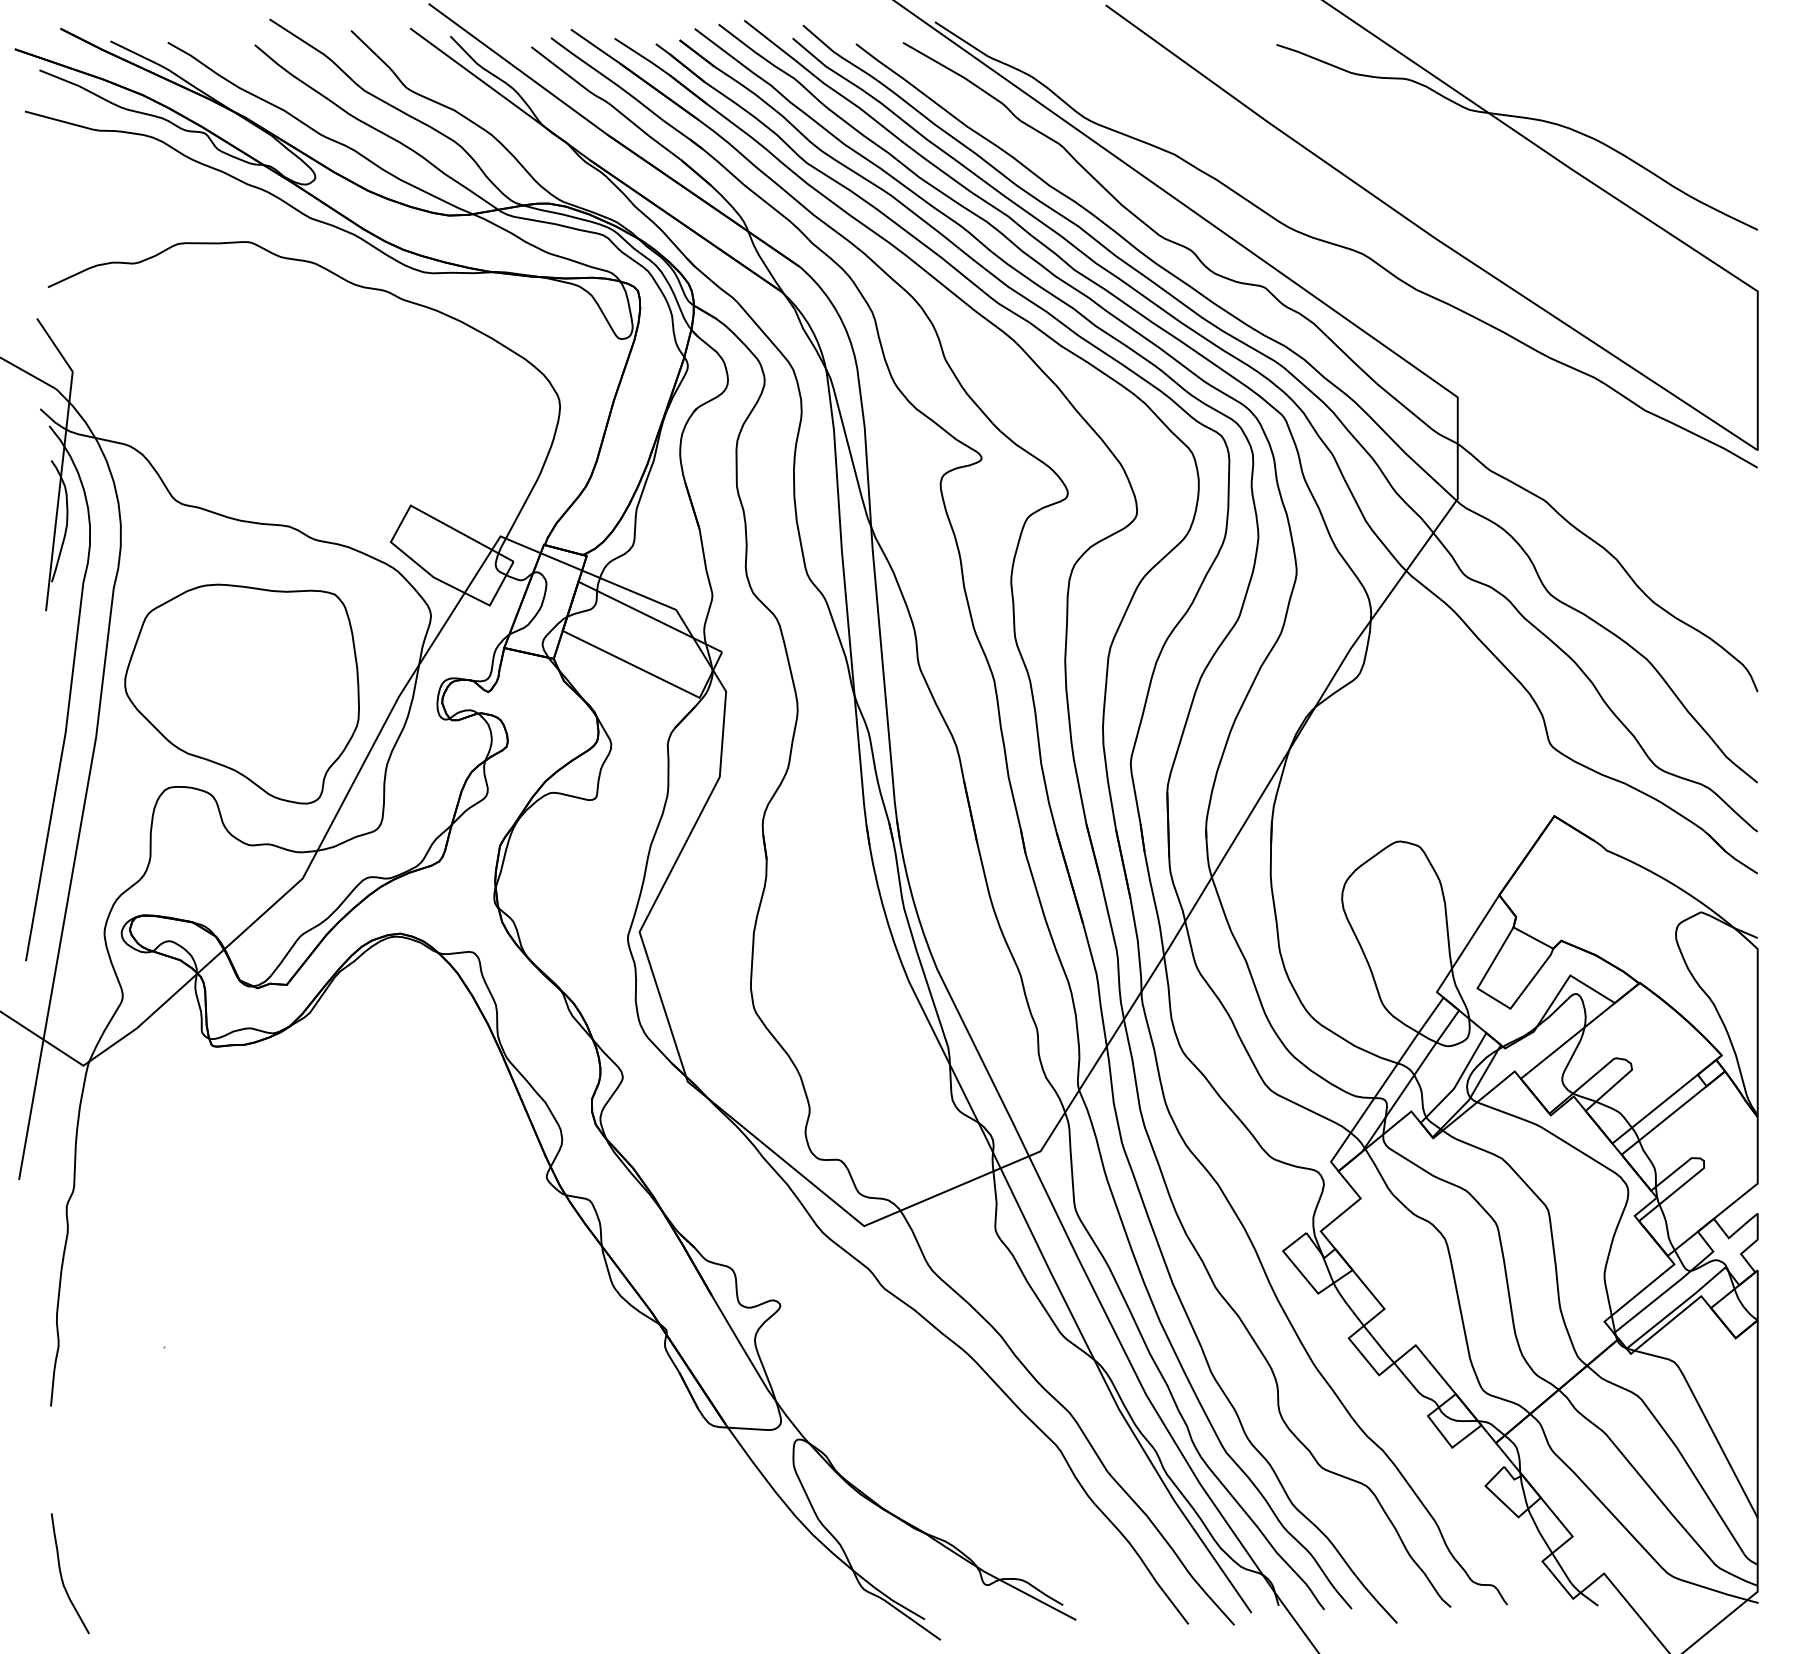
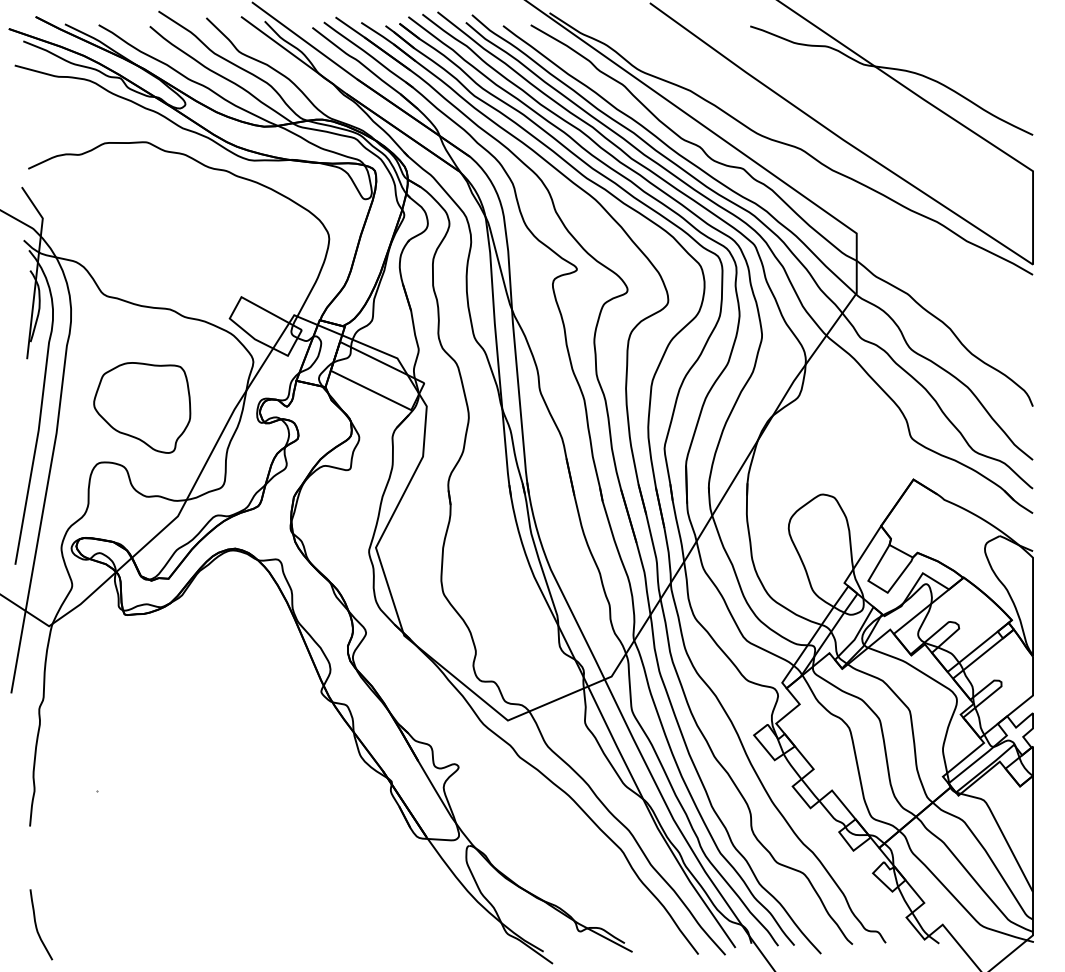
part: (240, 693) -> (141, 407), size x0.7

